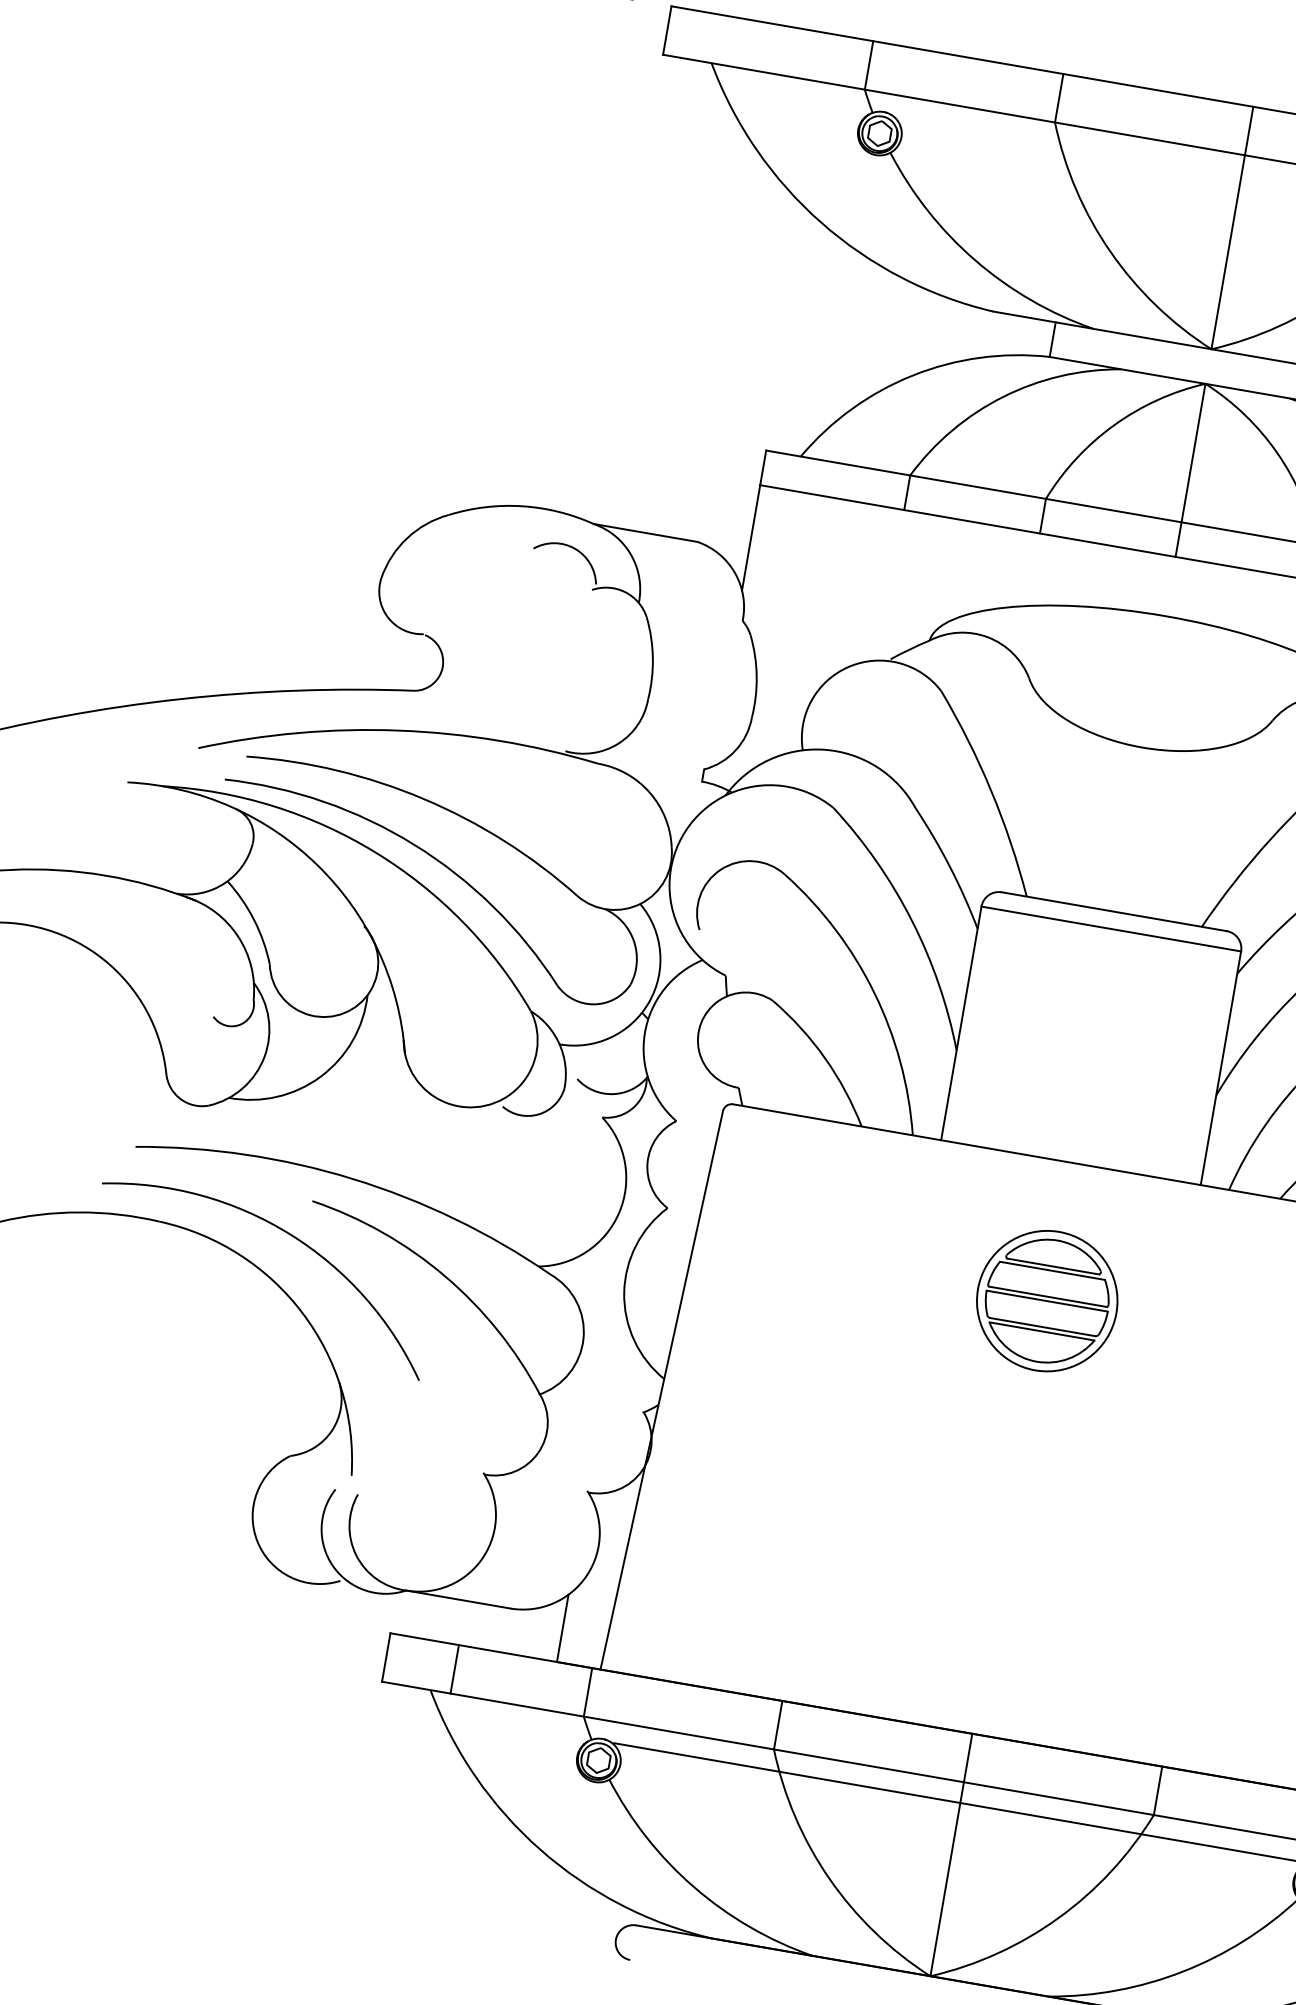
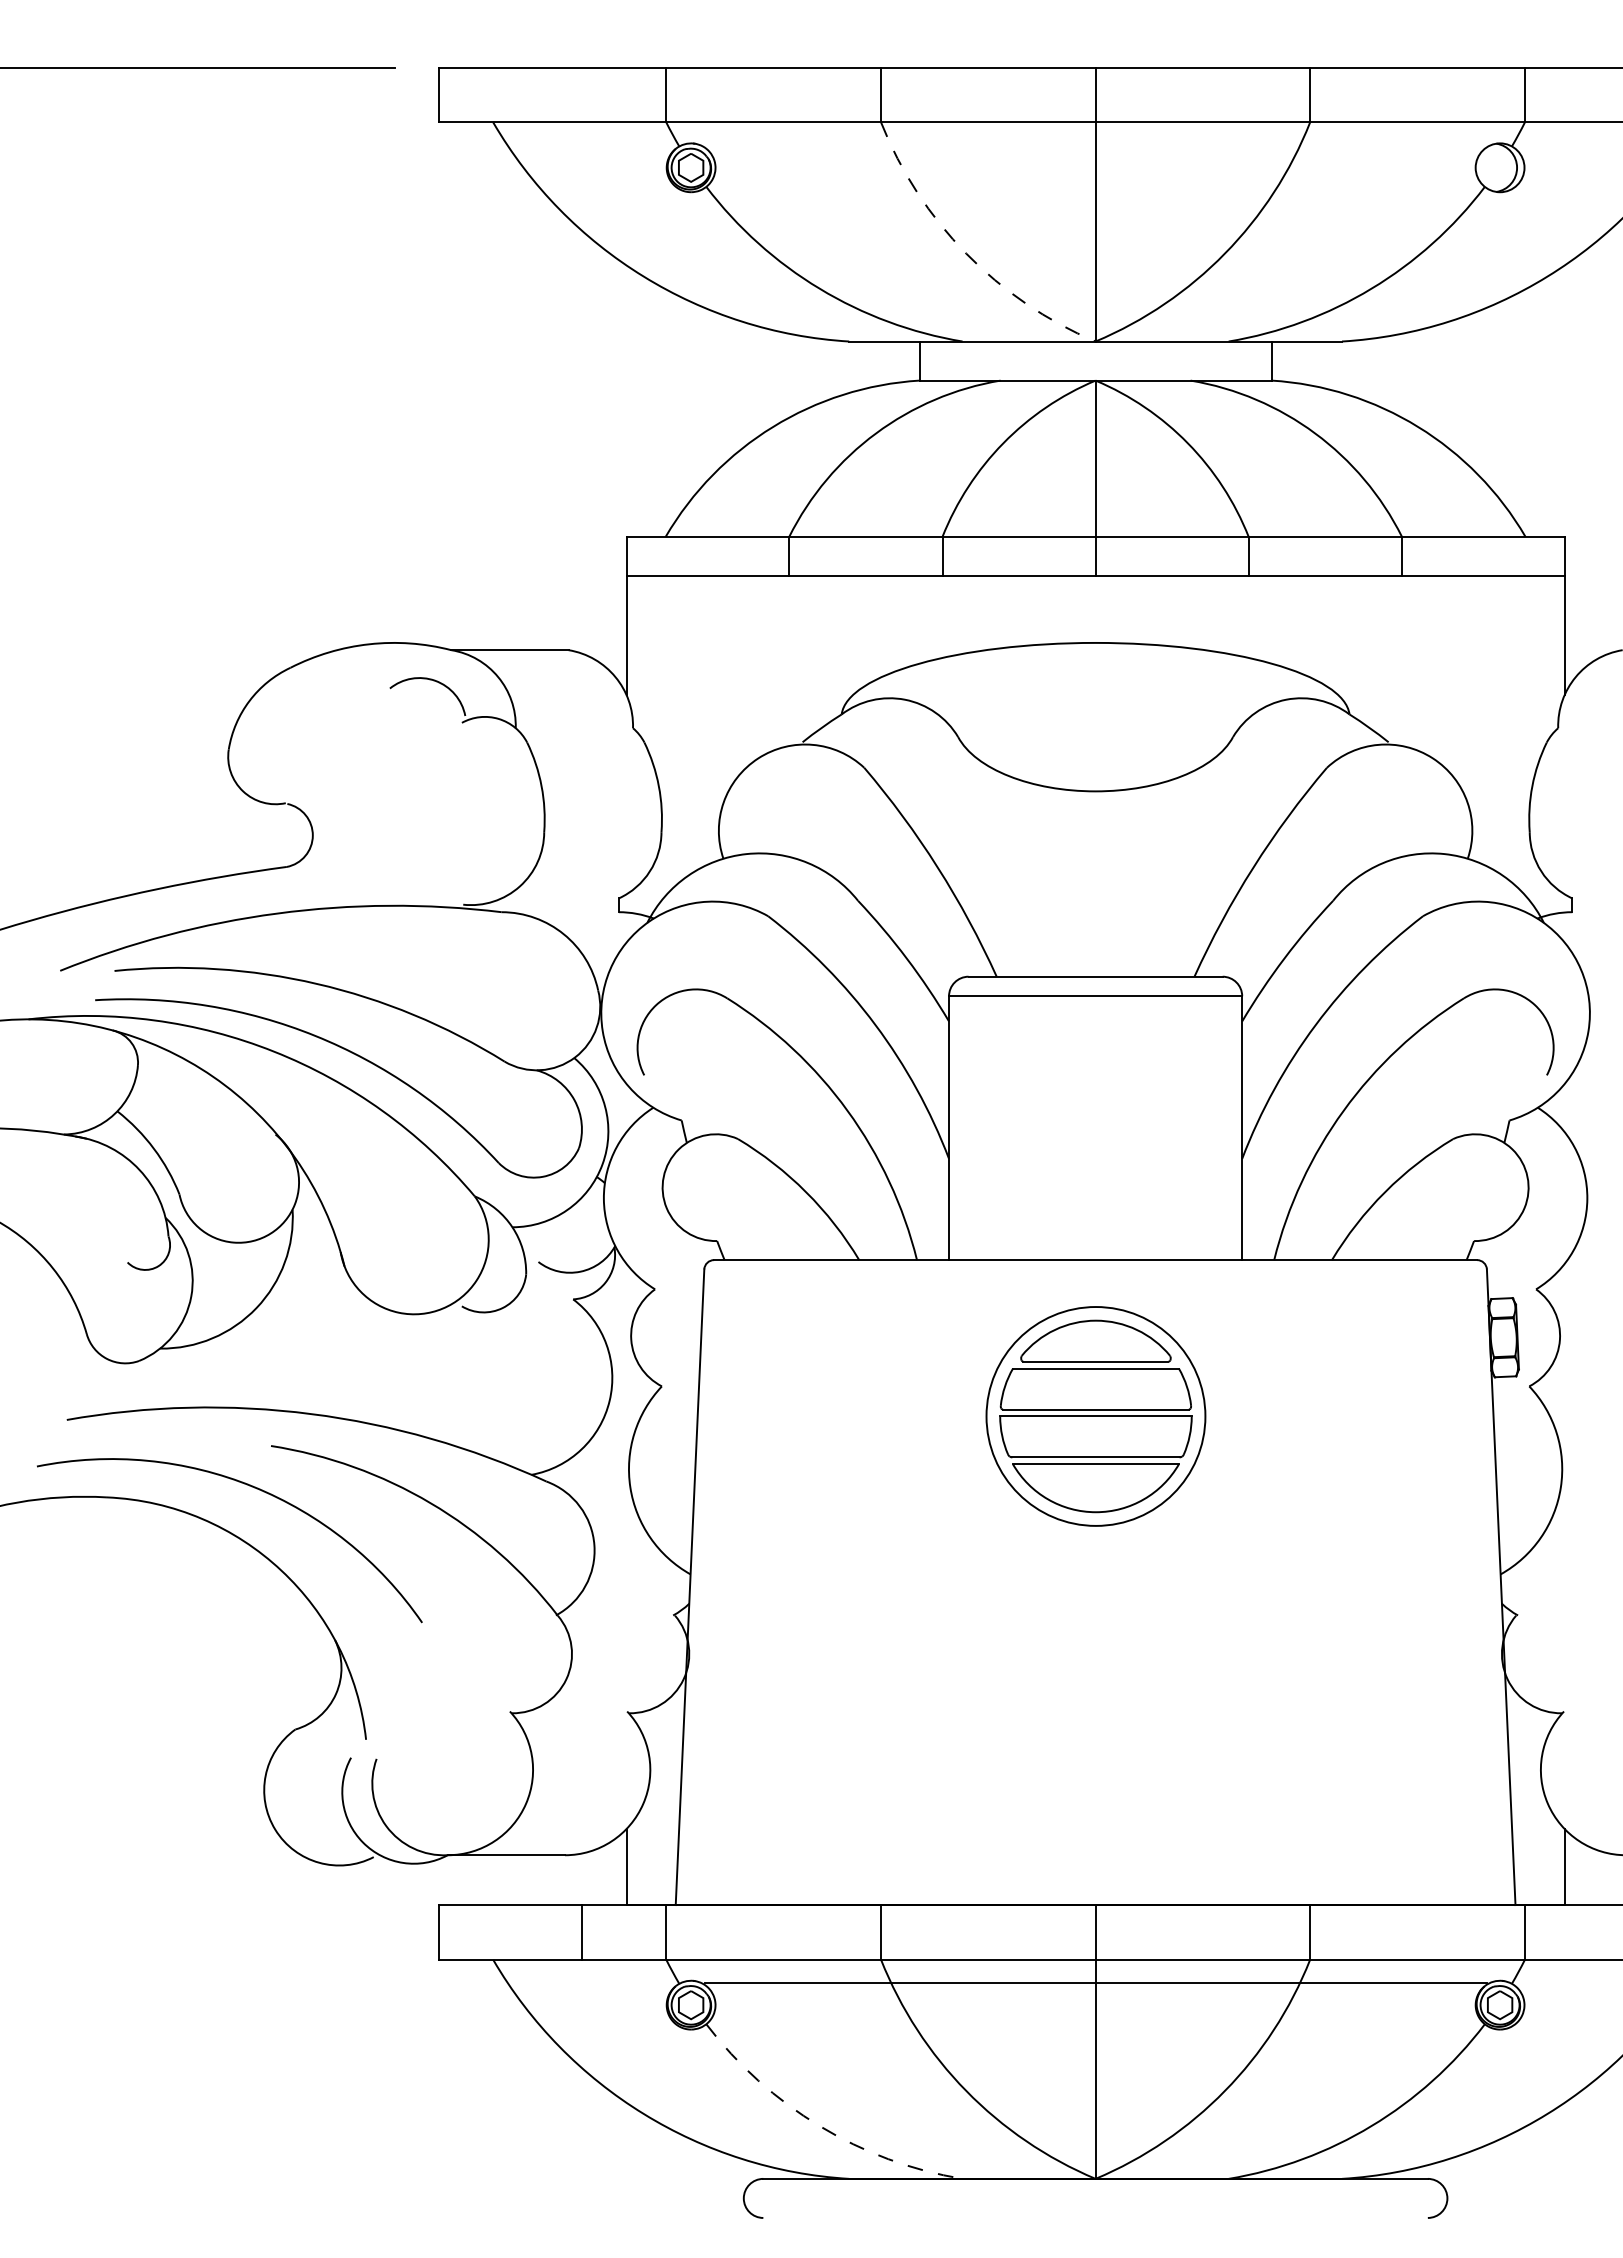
arc: (1110, 251) -> (966, 253), solid -> dashed
part: (1046, 1301) -> (1095, 1416), size x1.4
line: (454, 1669) -> (581, 1932), moved
arc: (693, 1887) -> (819, 2126), solid -> dashed

